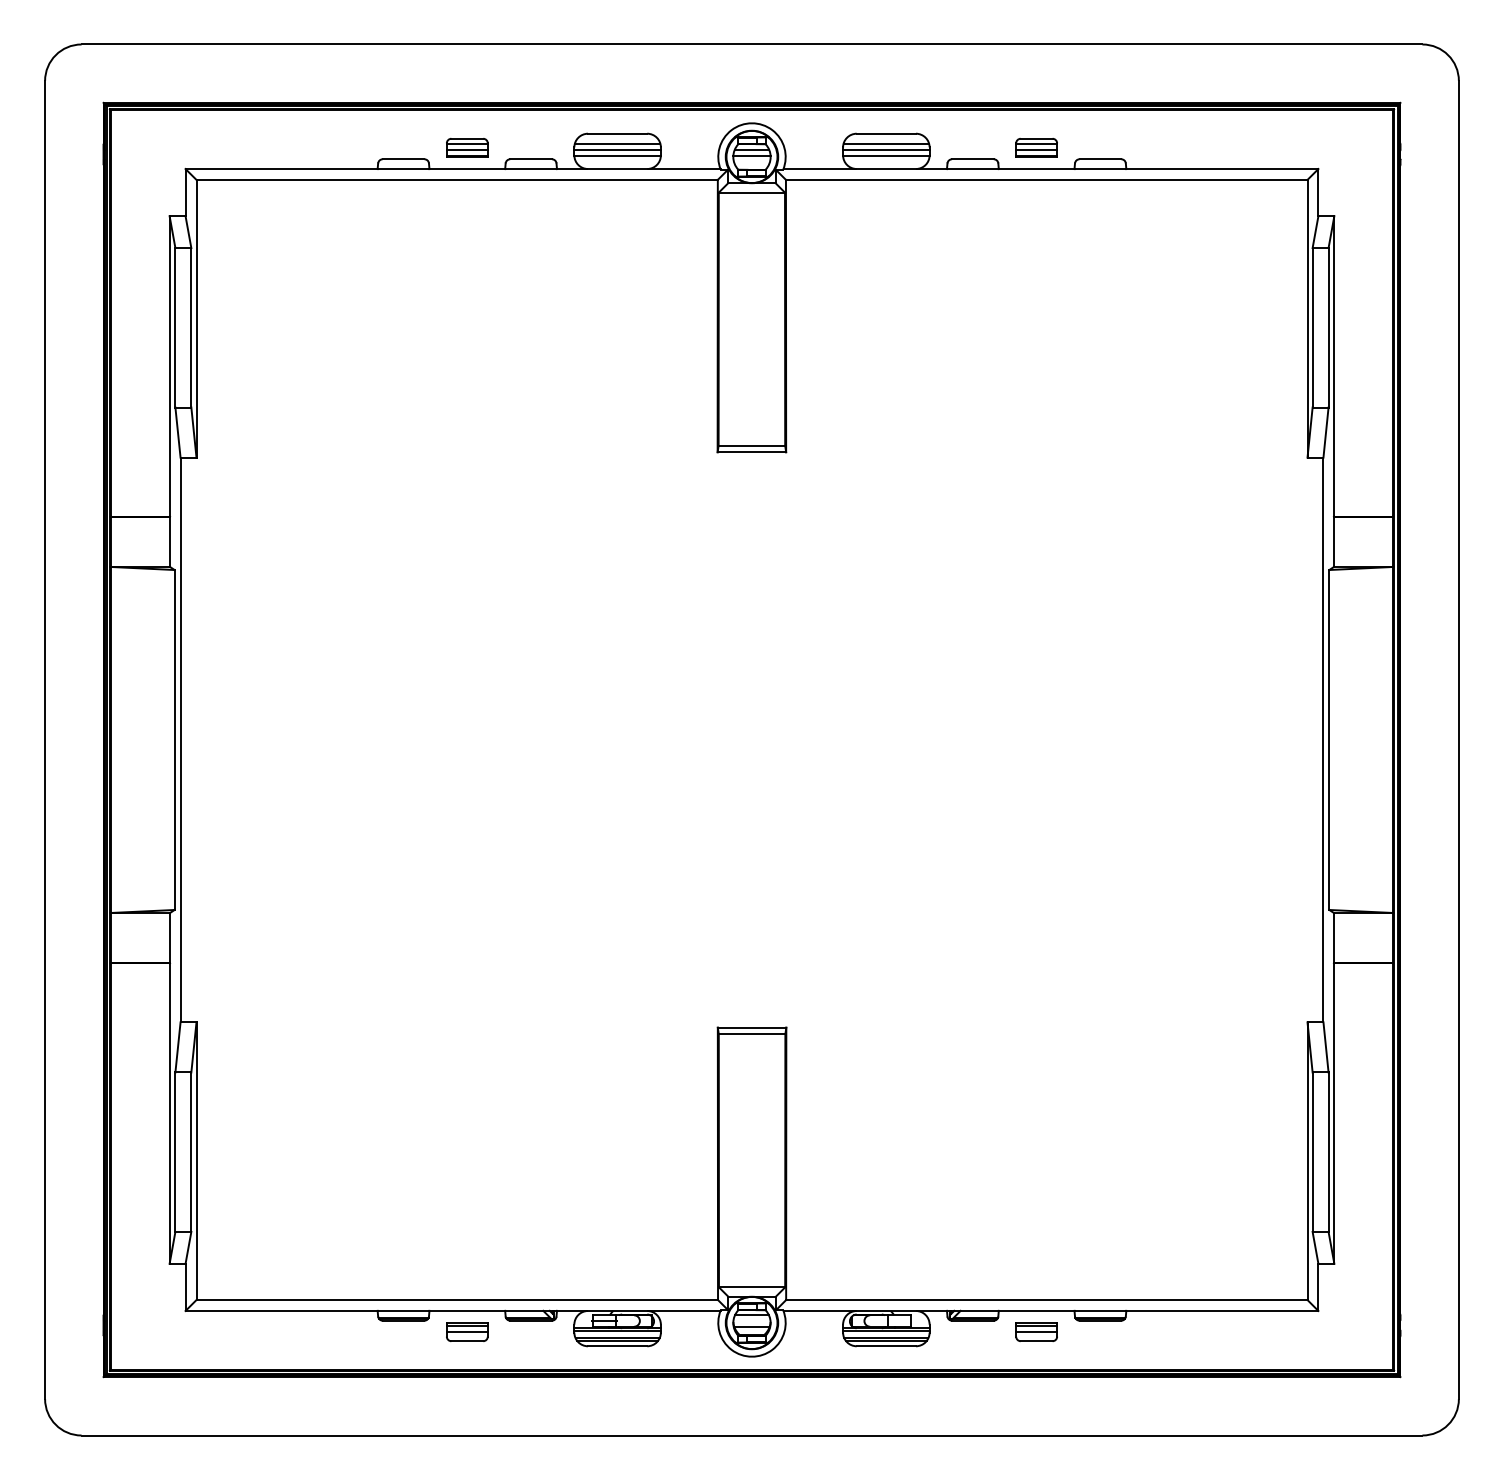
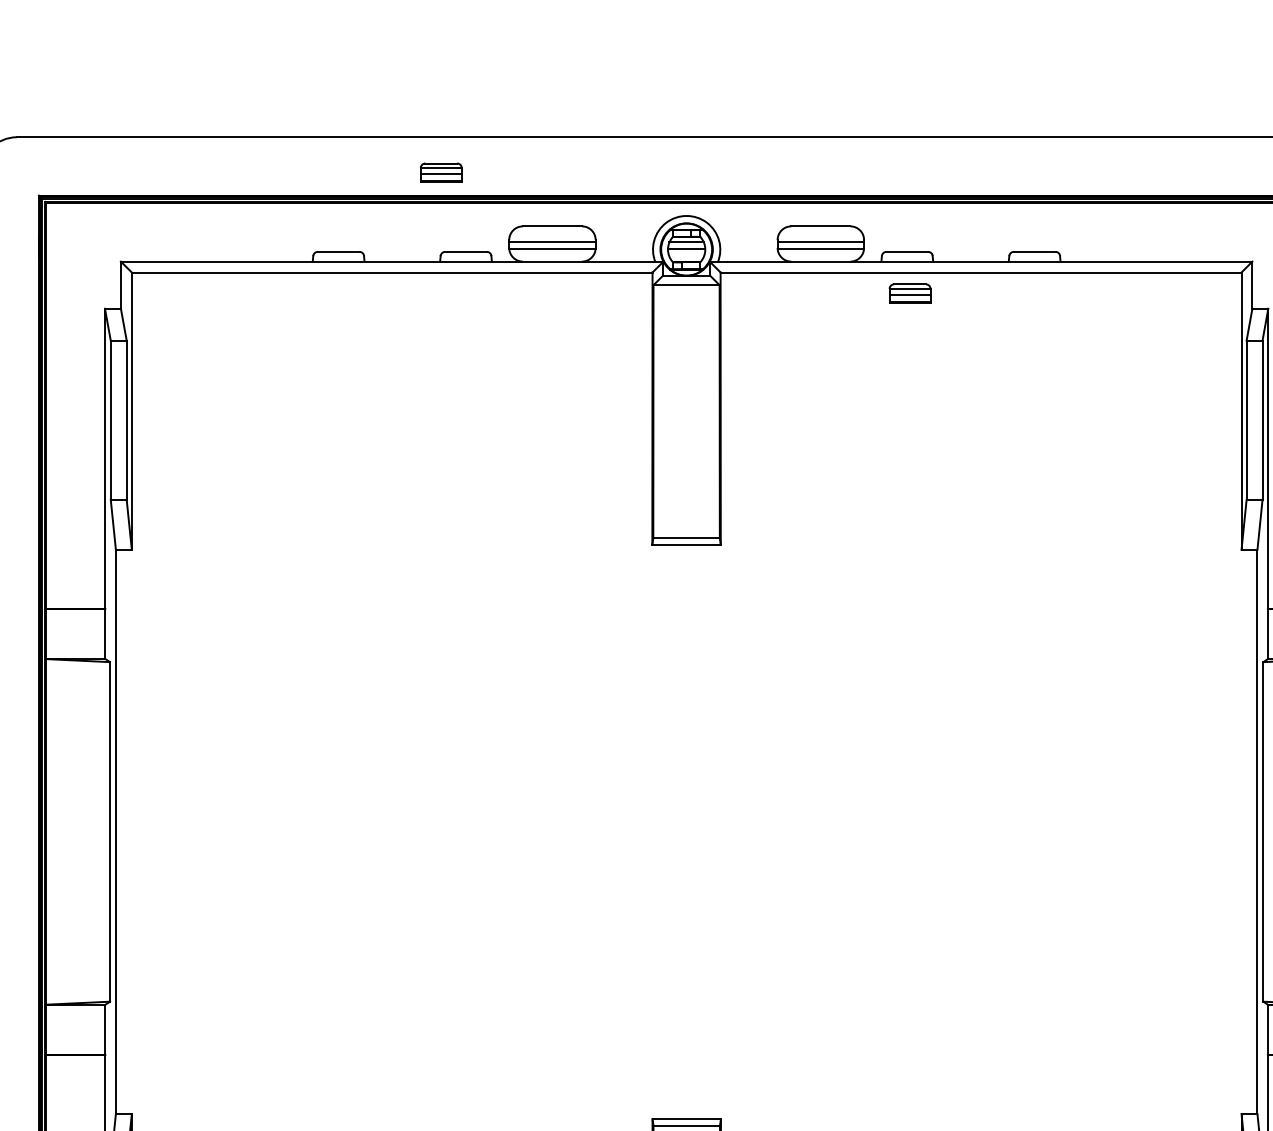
line: (617, 143) -> (552, 236), removed
line: (886, 143) -> (821, 236), removed
part: (467, 147) -> (441, 172), moved
part: (1036, 147) -> (909, 293), moved

